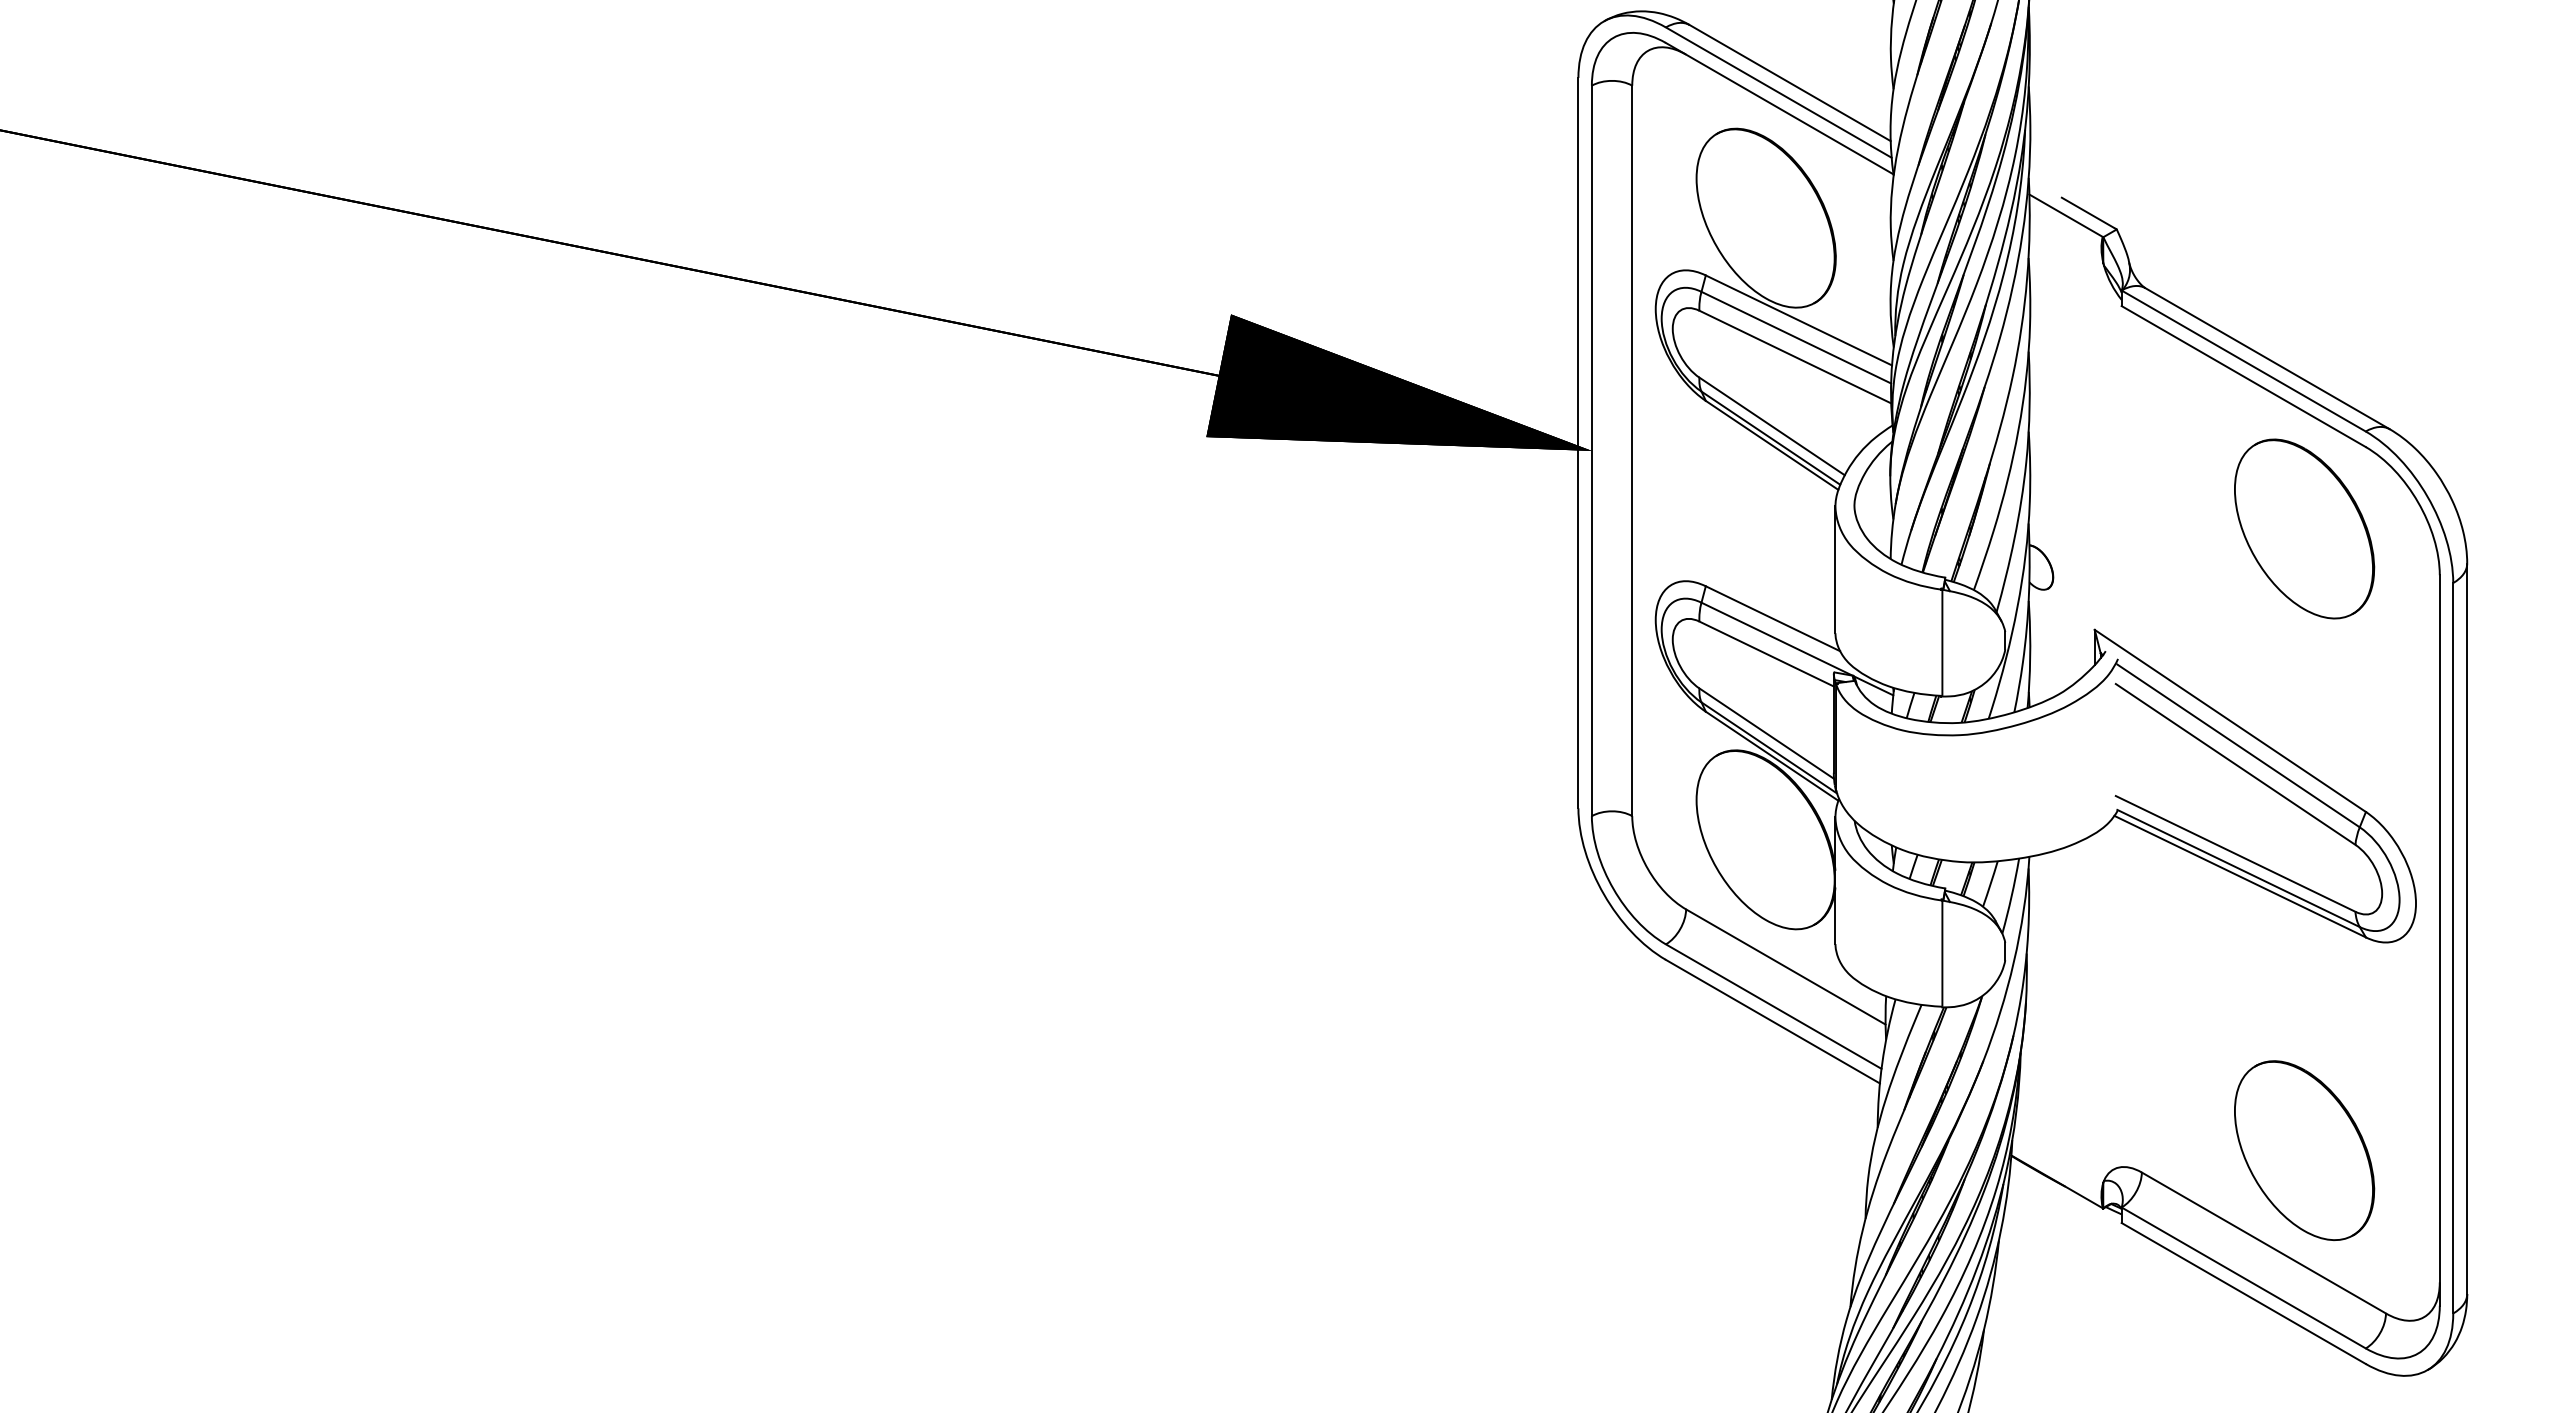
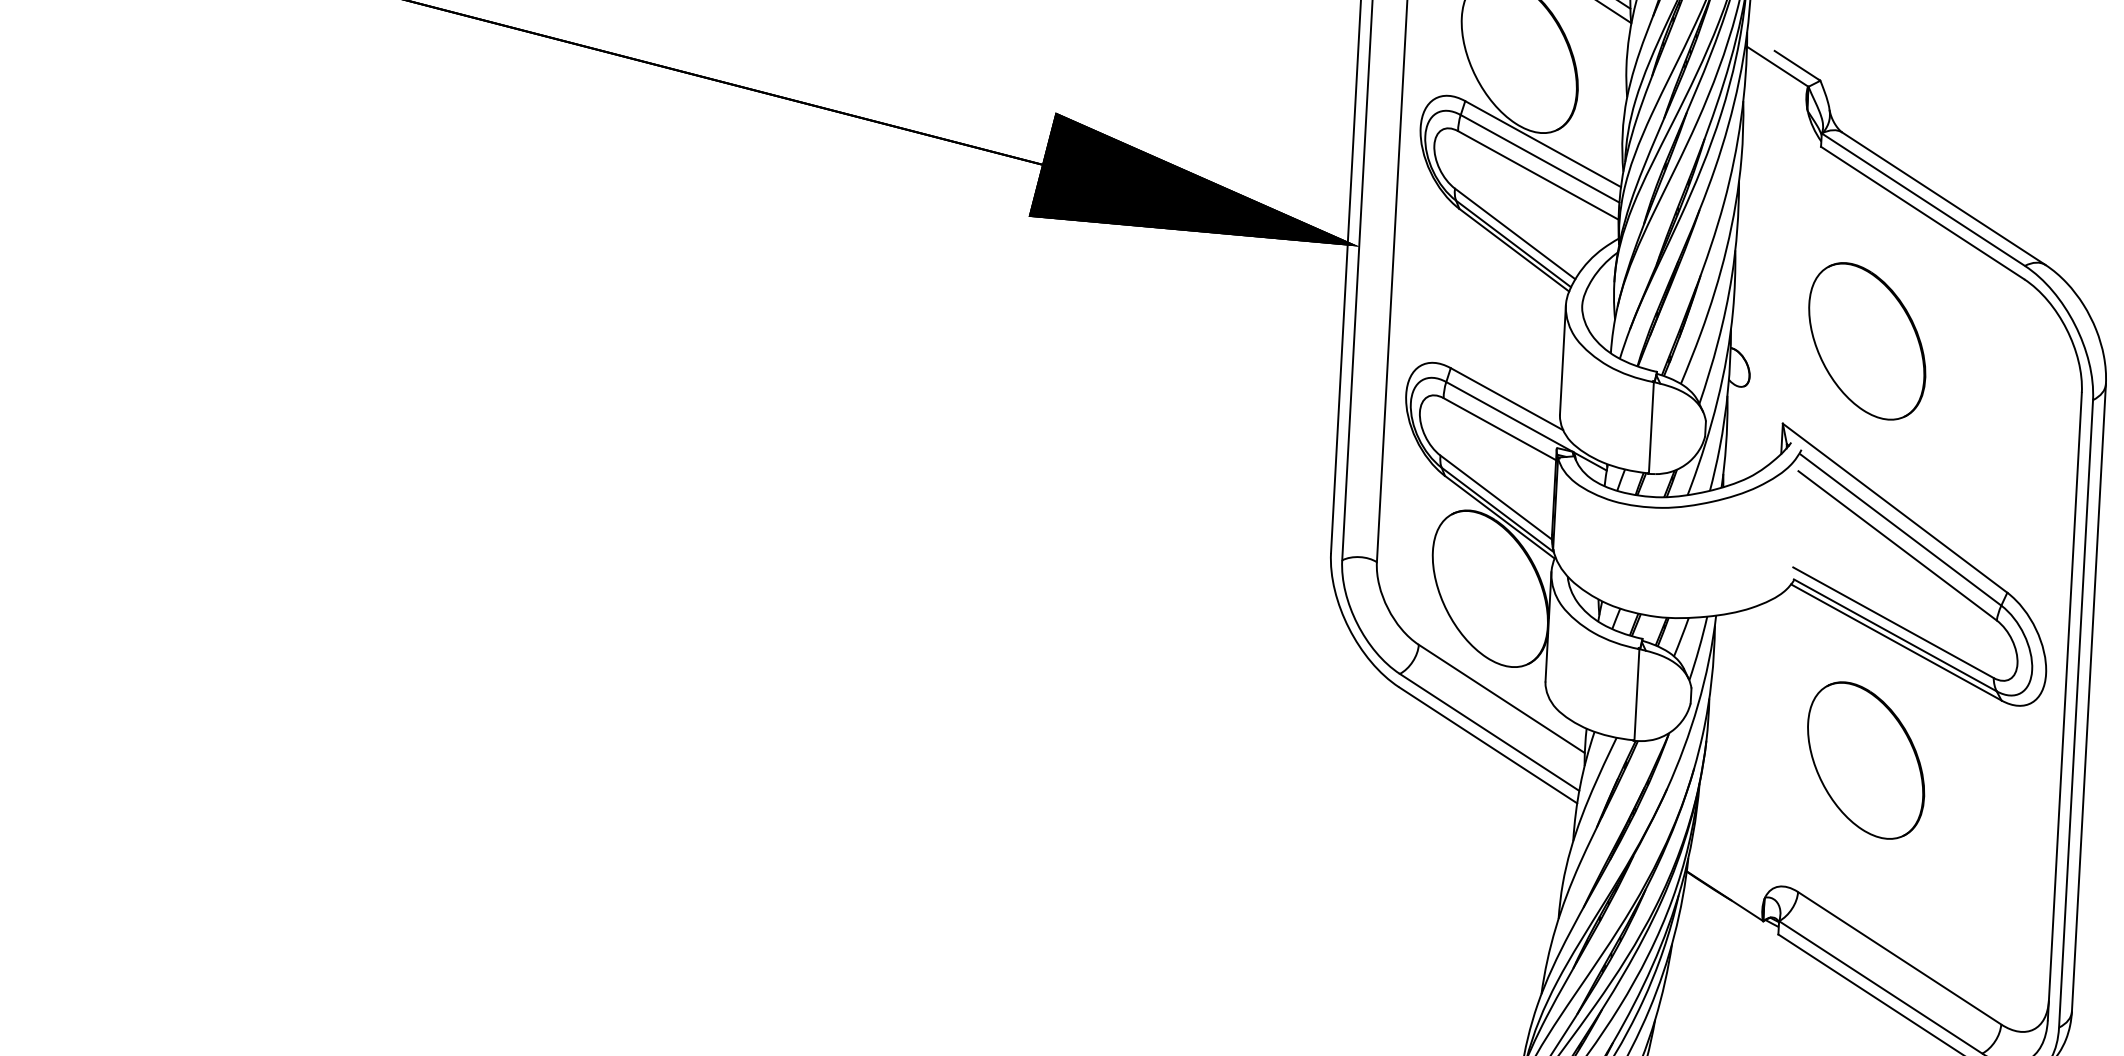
part: (2304, 528) -> (1867, 340), moved
part: (2304, 1150) -> (1866, 760), moved

